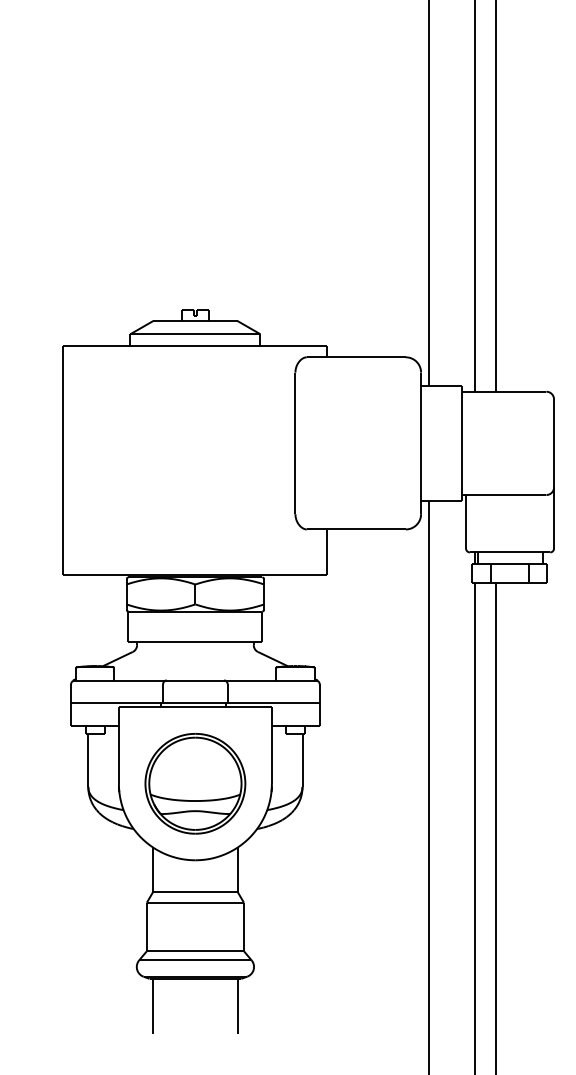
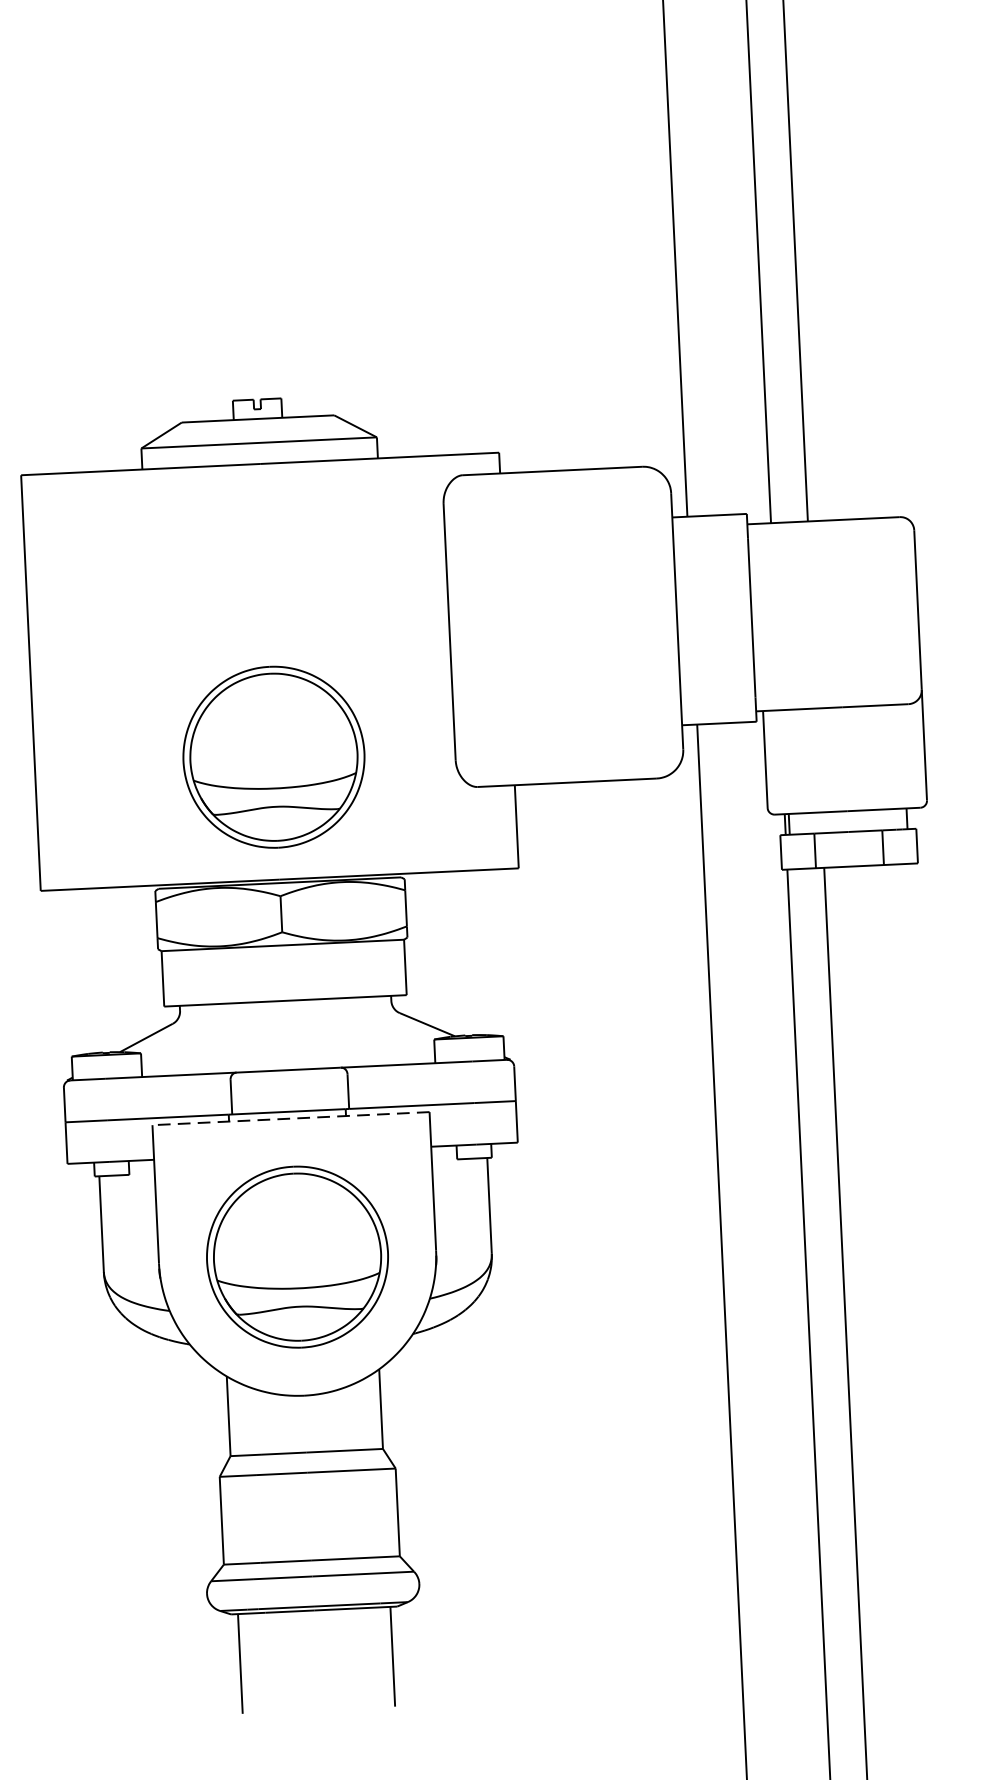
part: (195, 507) -> (274, 756), added
line: (194, 707) -> (289, 1119), solid -> dashed

